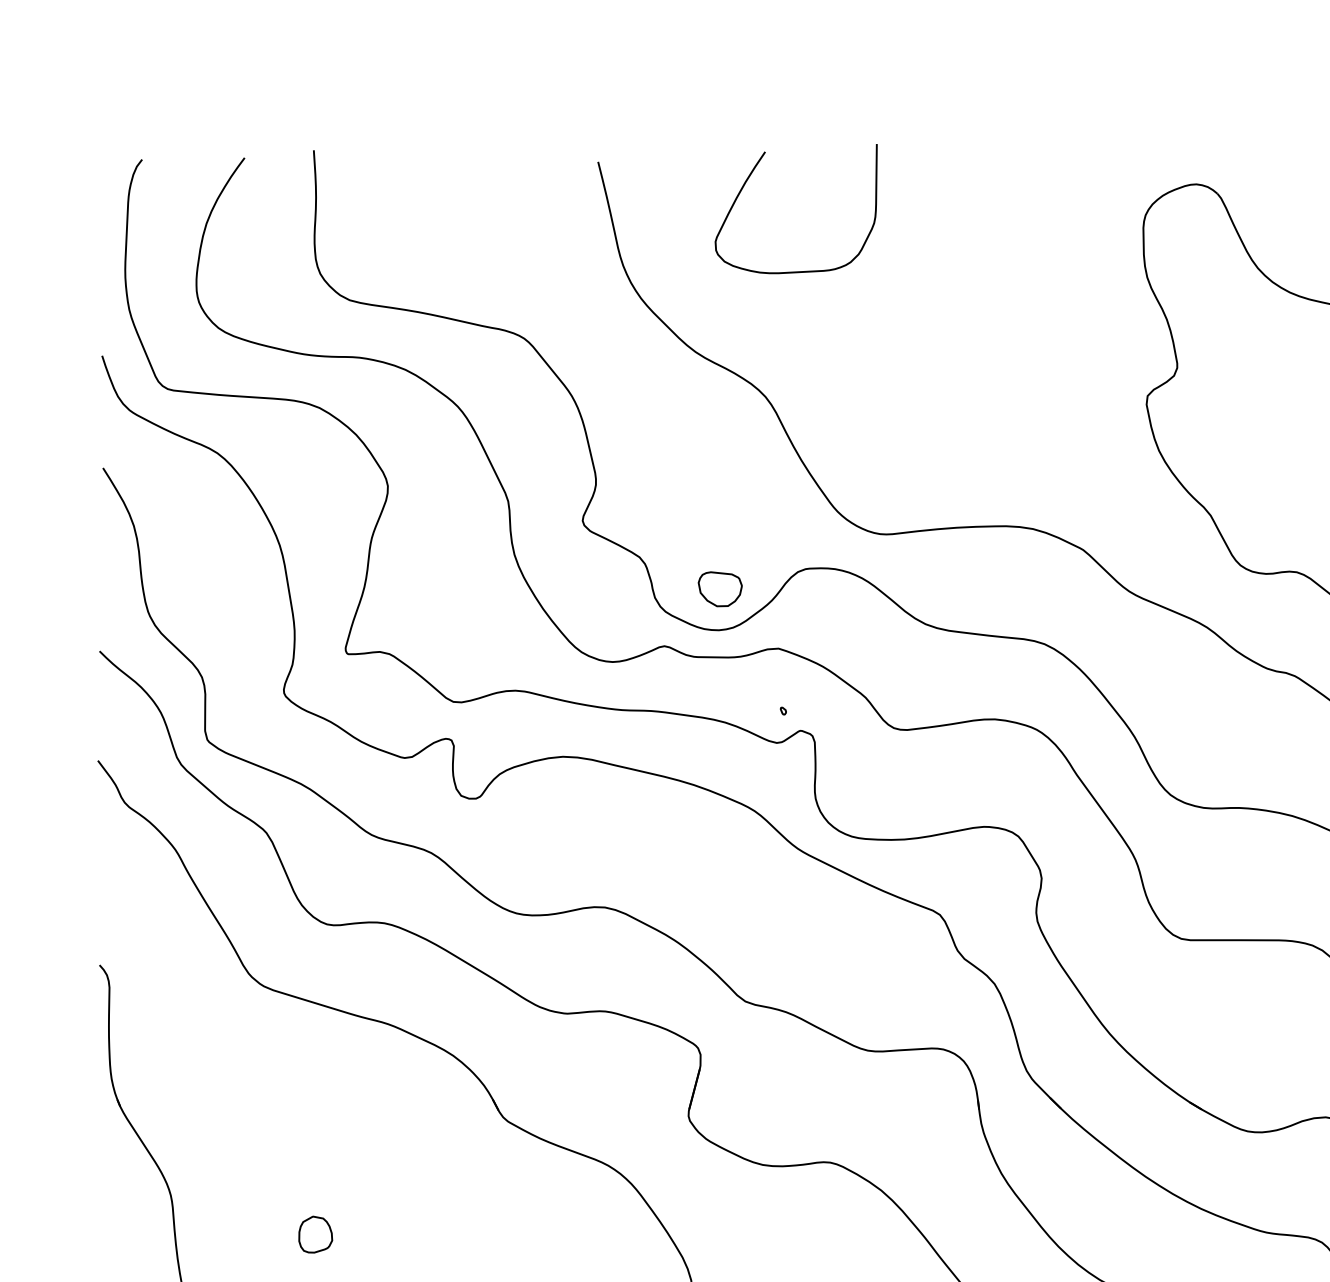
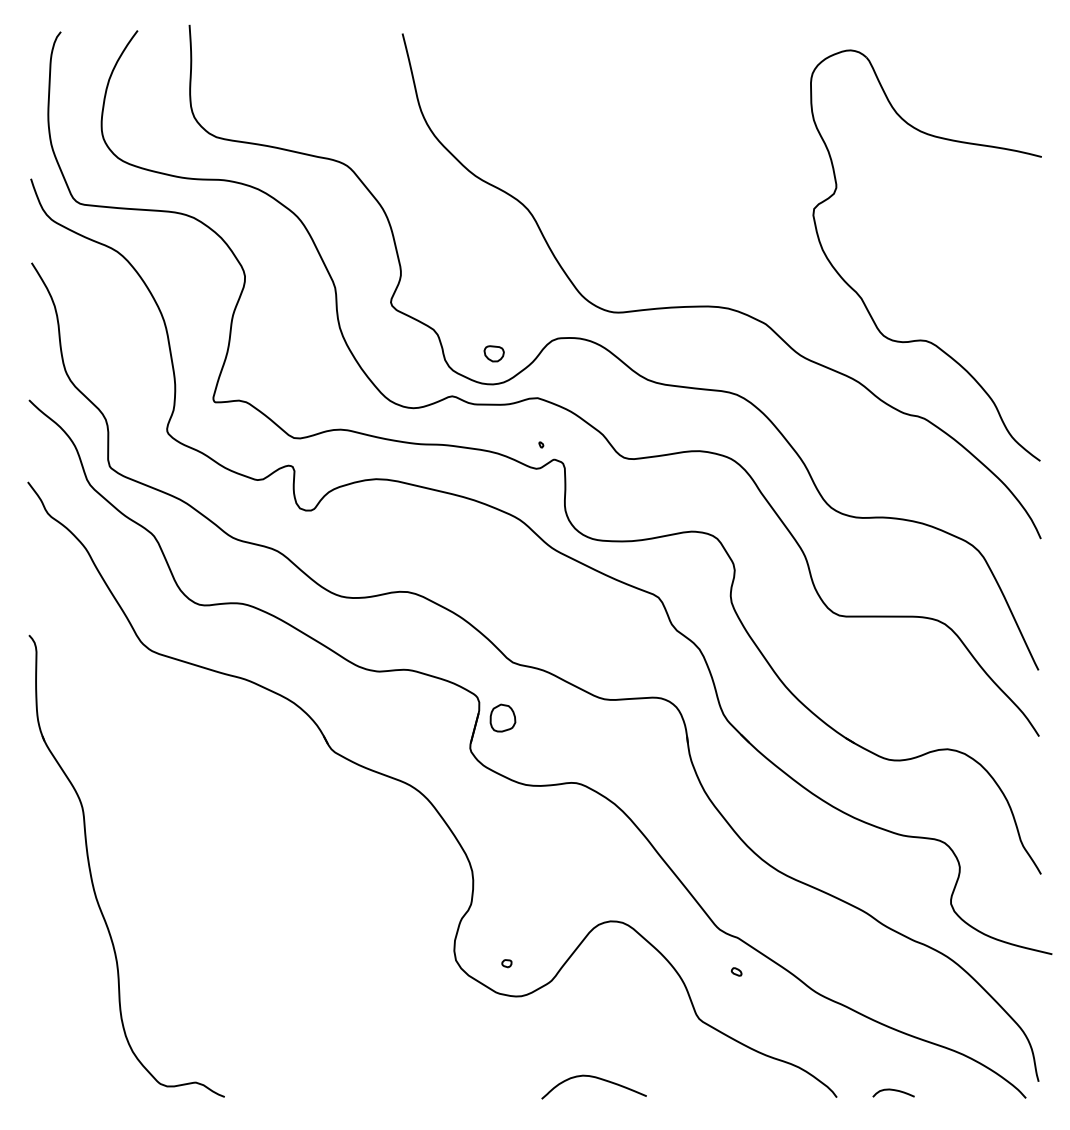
curve: (750, 177) -> (516, 45), removed
part: (720, 589) -> (494, 353), size x0.6
part: (315, 1233) -> (502, 717), moved

